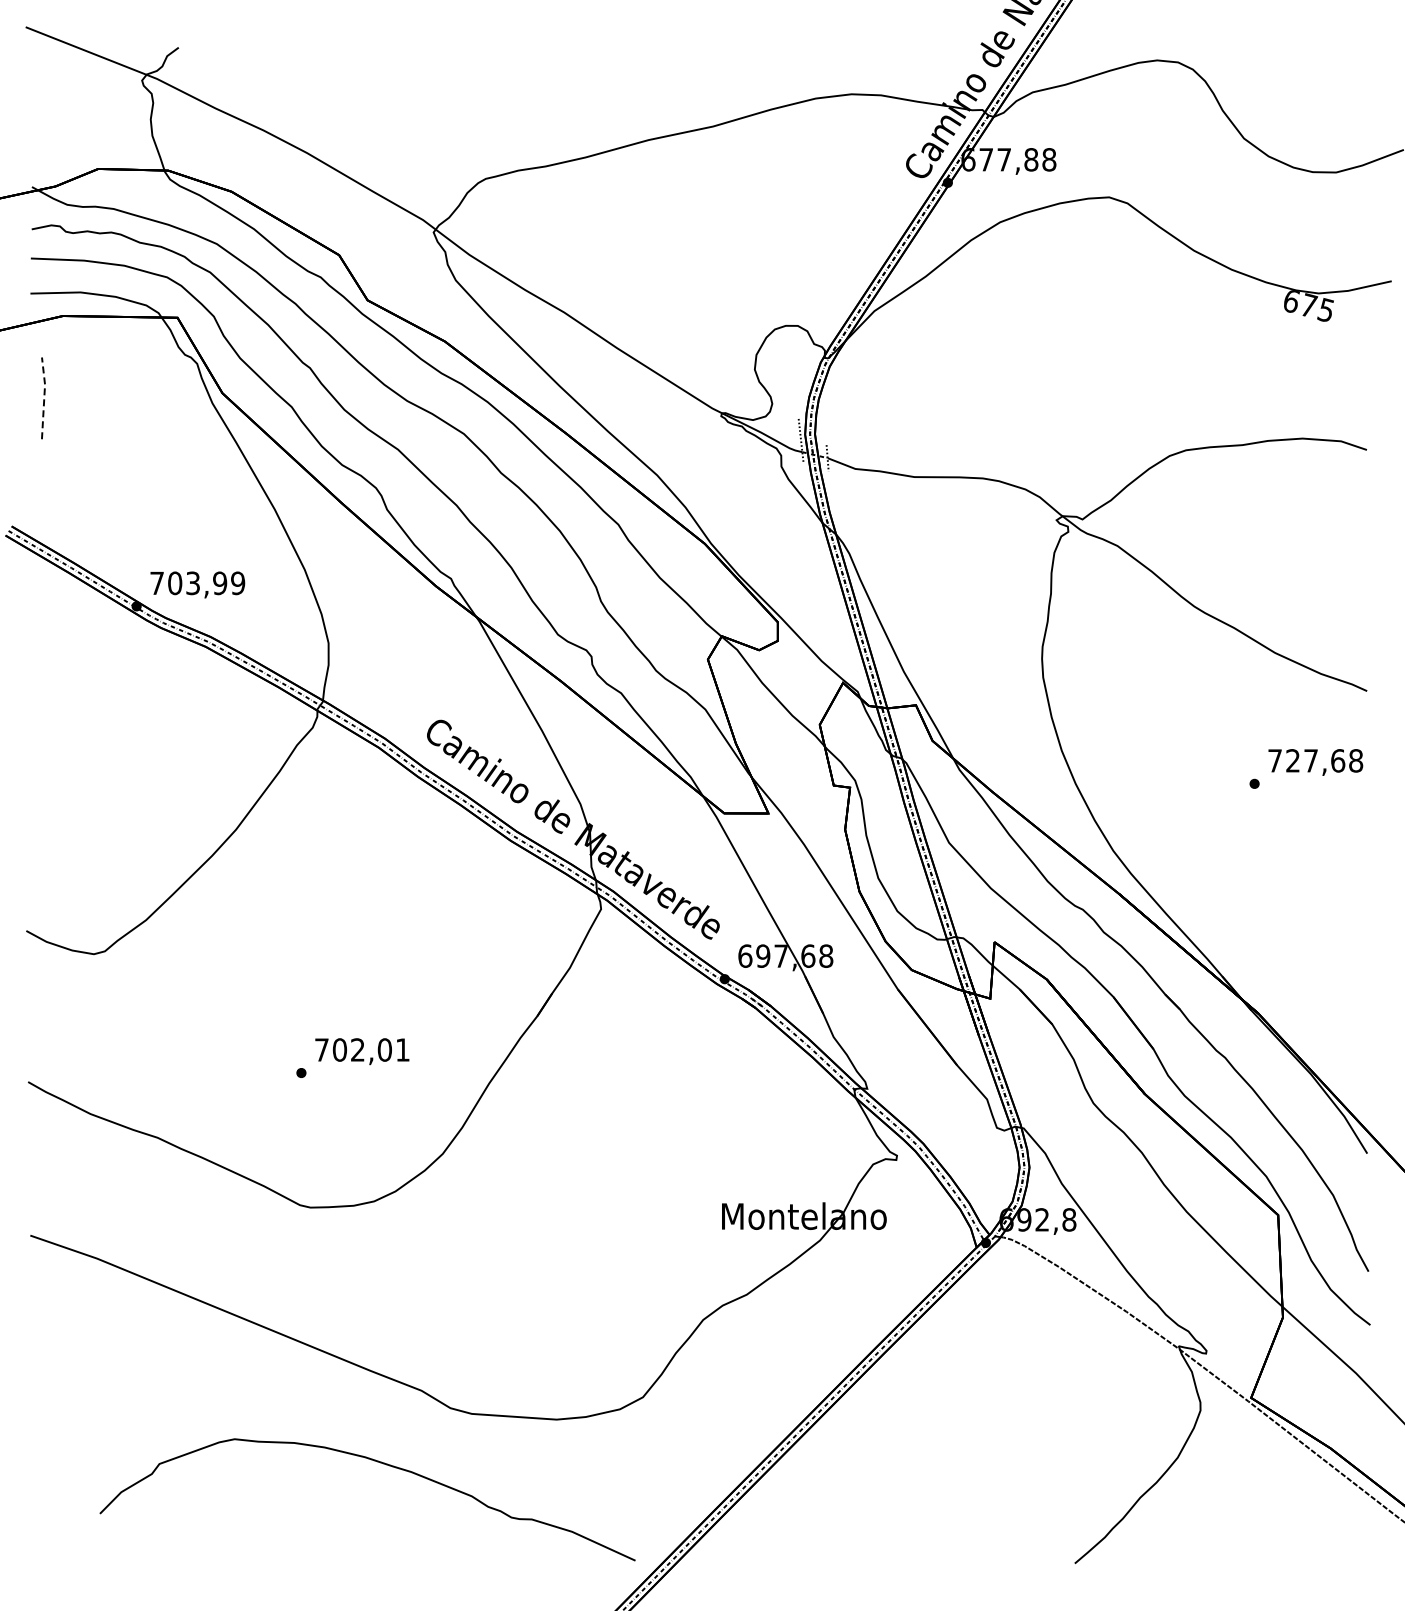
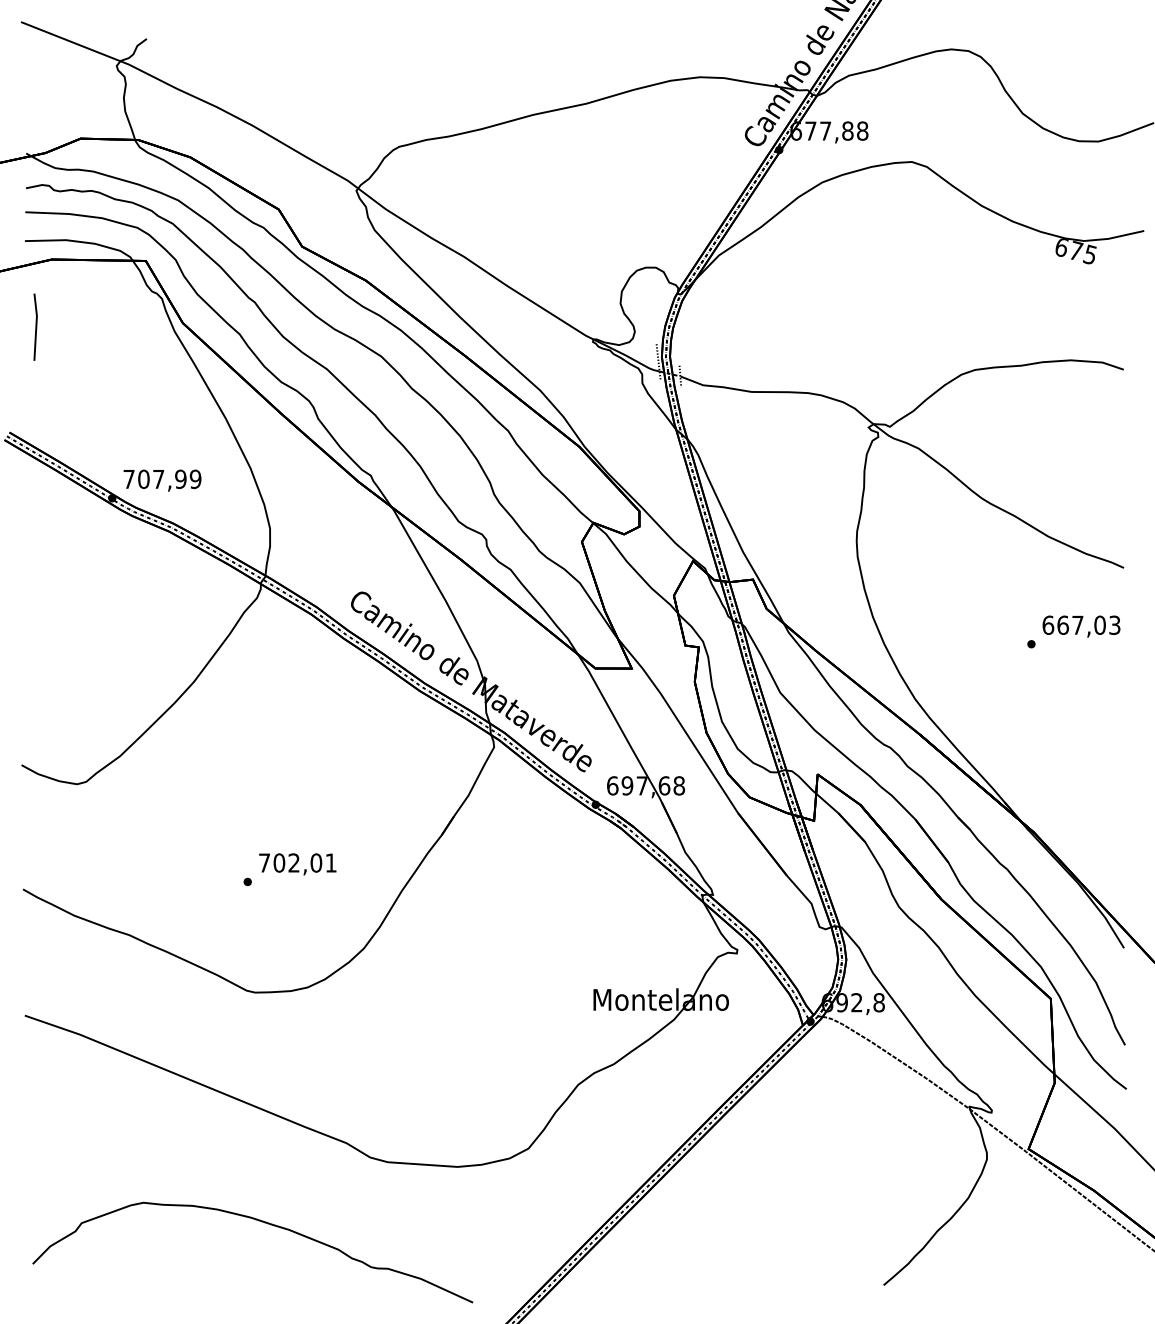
line: (44, 397) -> (36, 326), dashed -> solid
text: (192, 583) -> (158, 479), 703,99 -> 707,99
text: (1315, 760) -> (1081, 625), 727,68 -> 667,03
curve: (380, 1463) -> (263, 1222), moved

